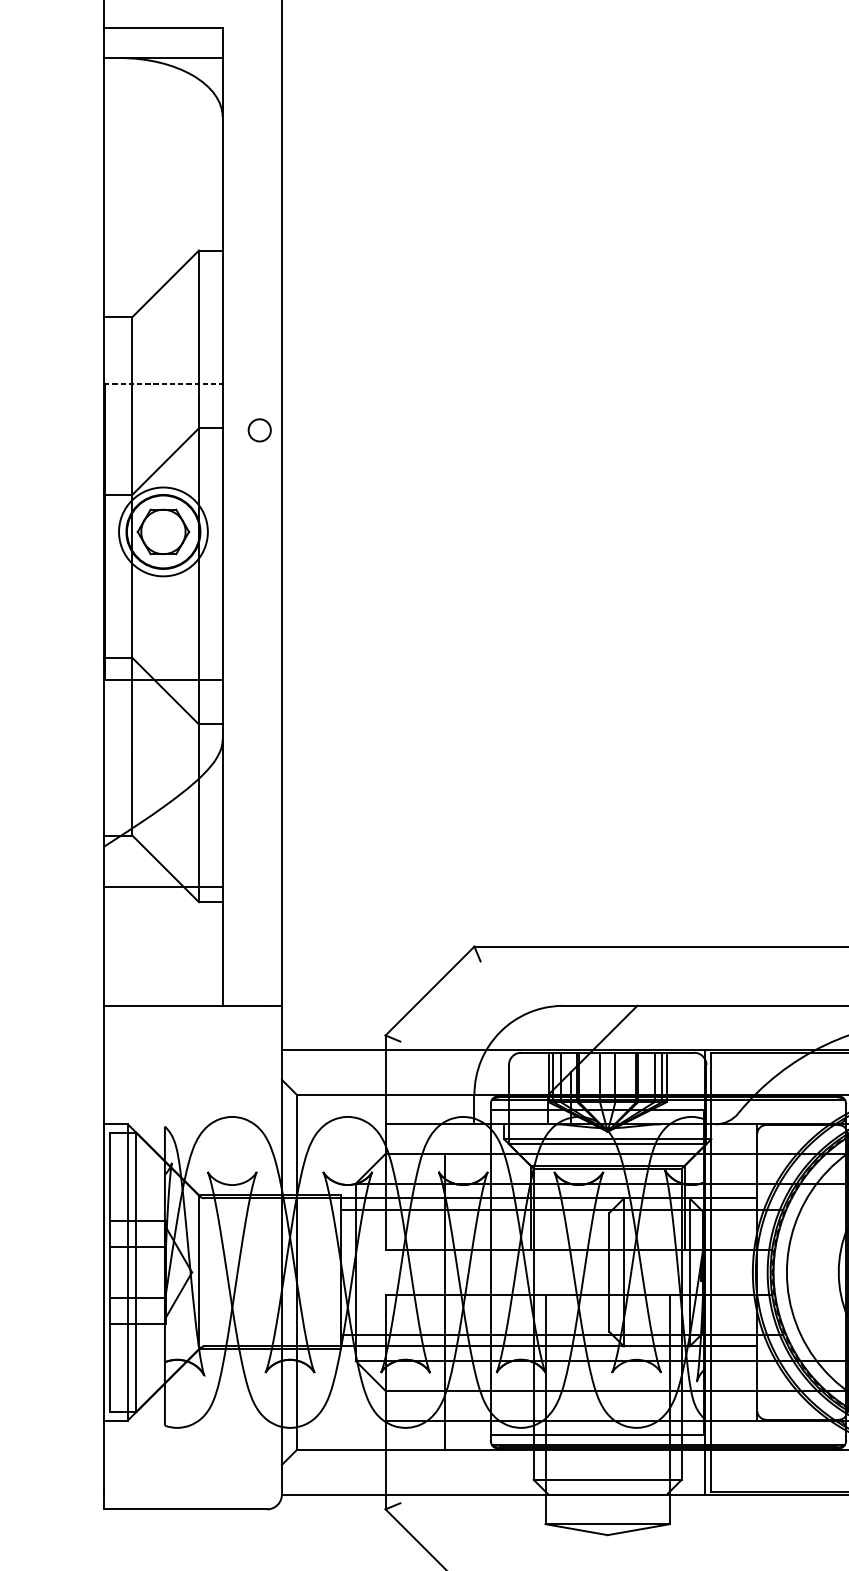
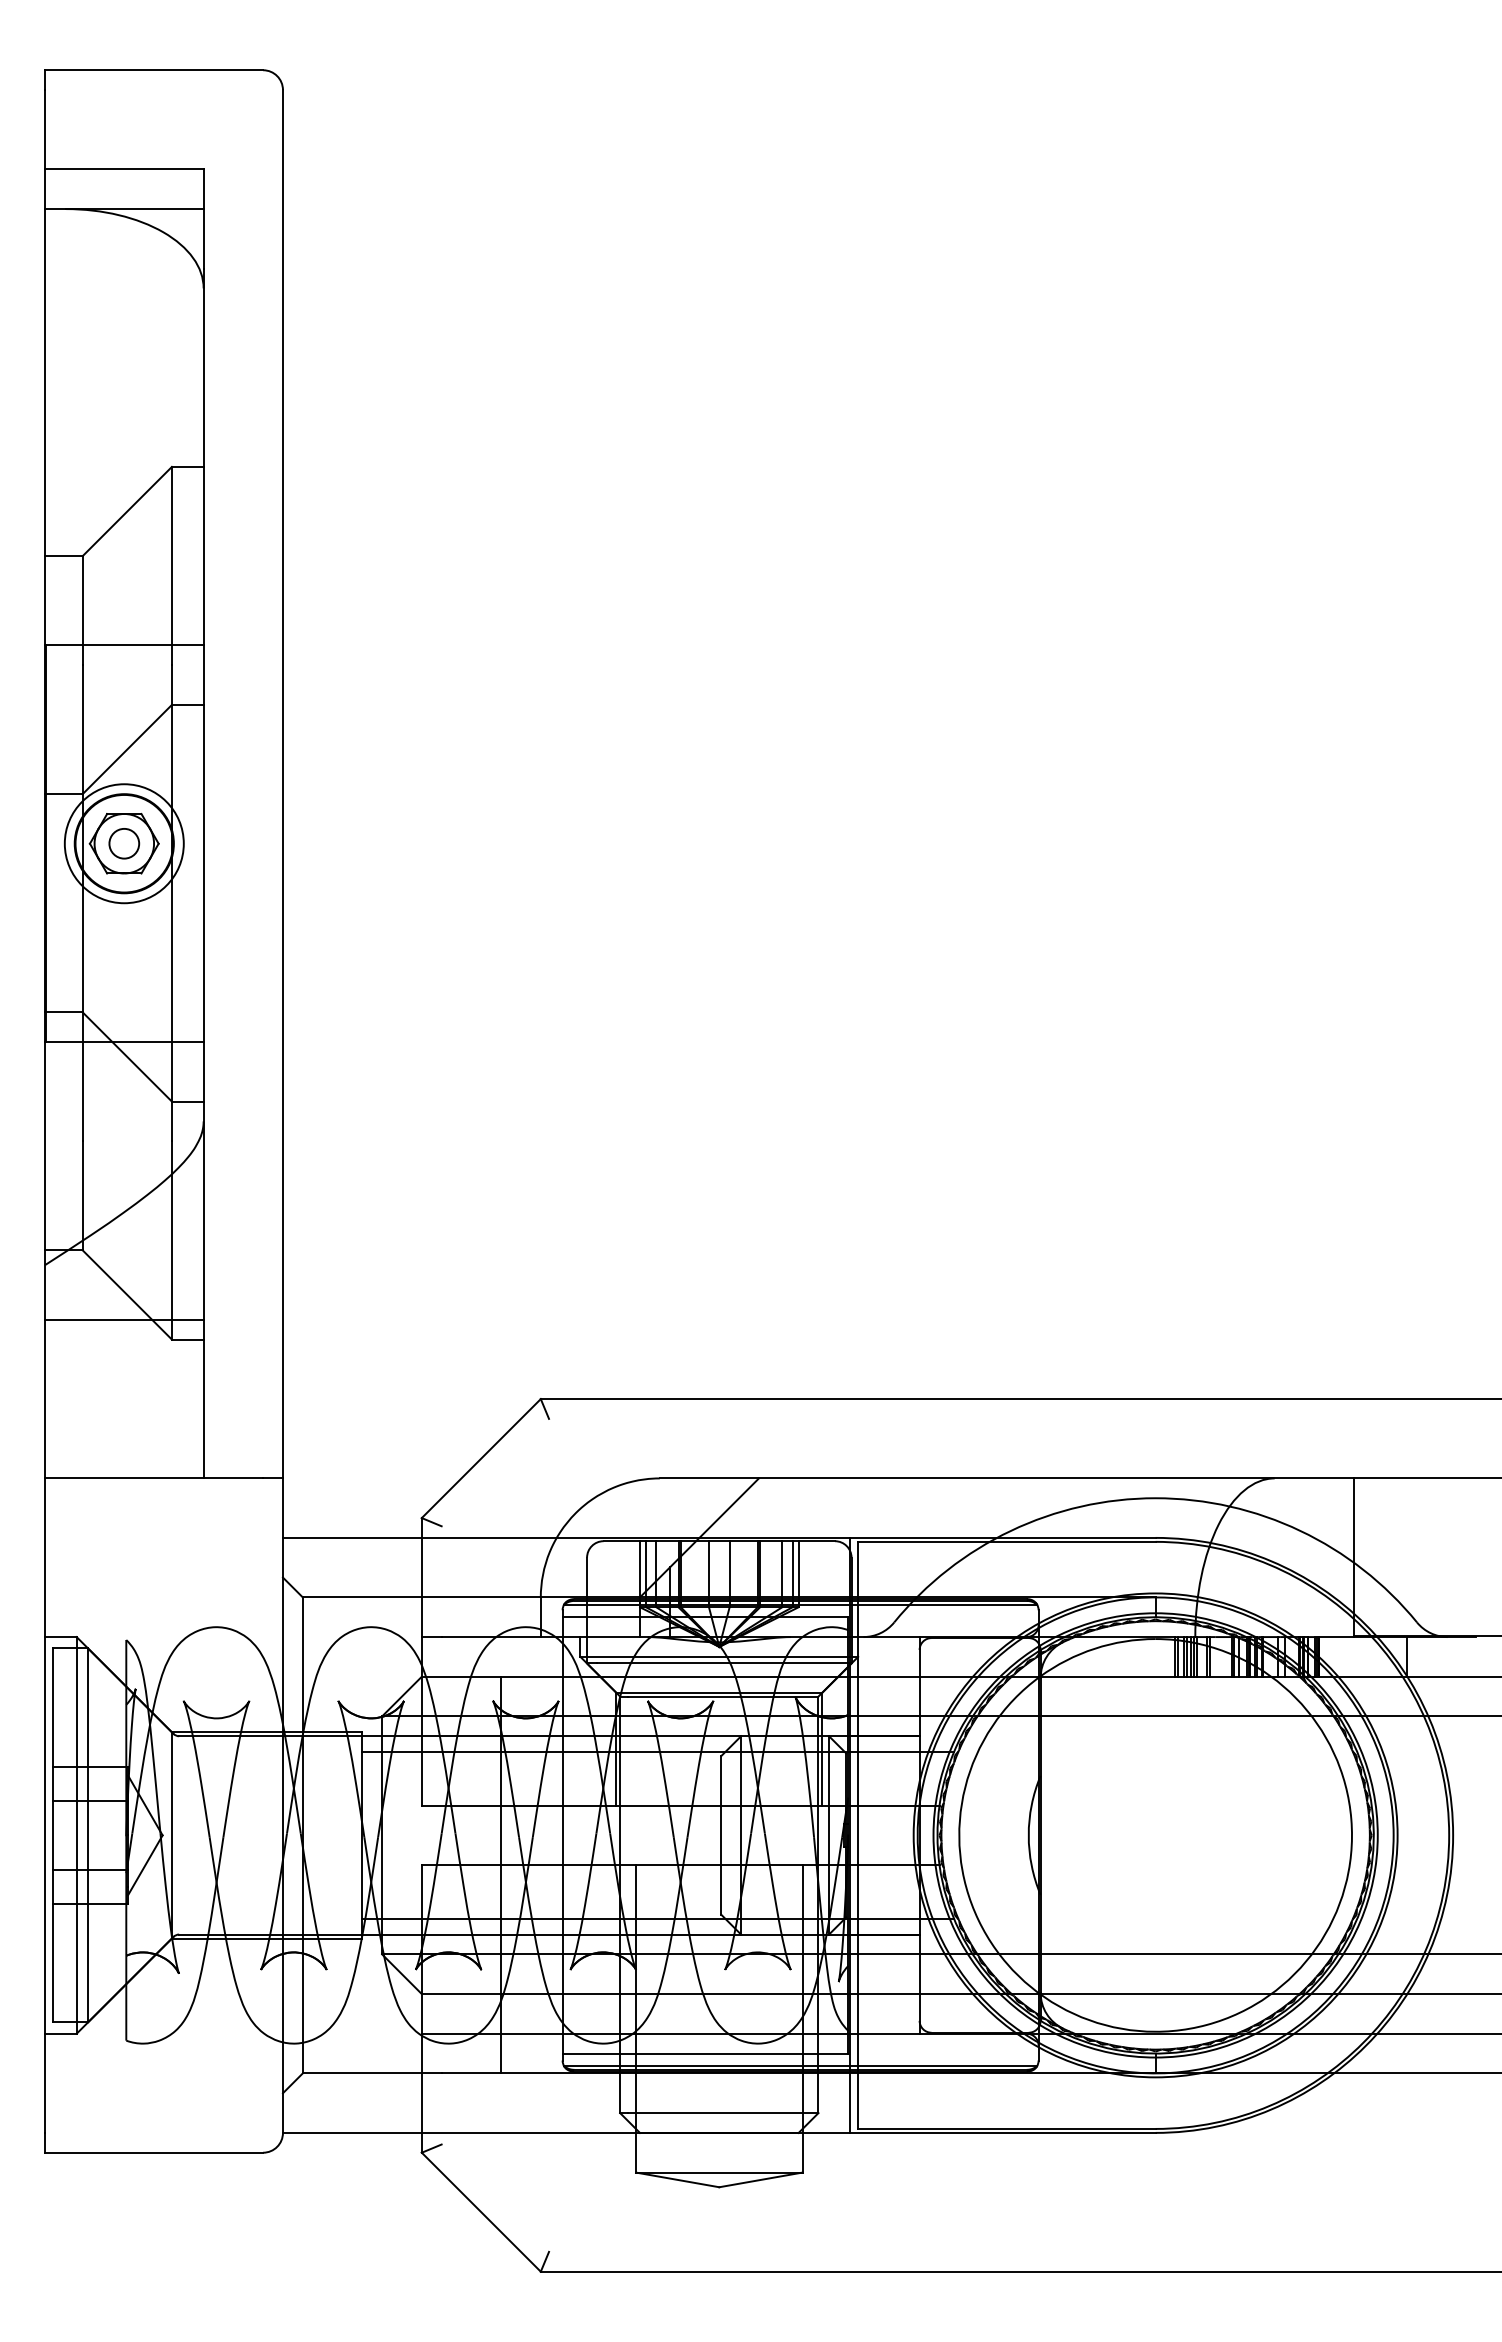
line: (163, 383) -> (124, 645), dashed -> solid
circle: (259, 430) -> (124, 843), moved

